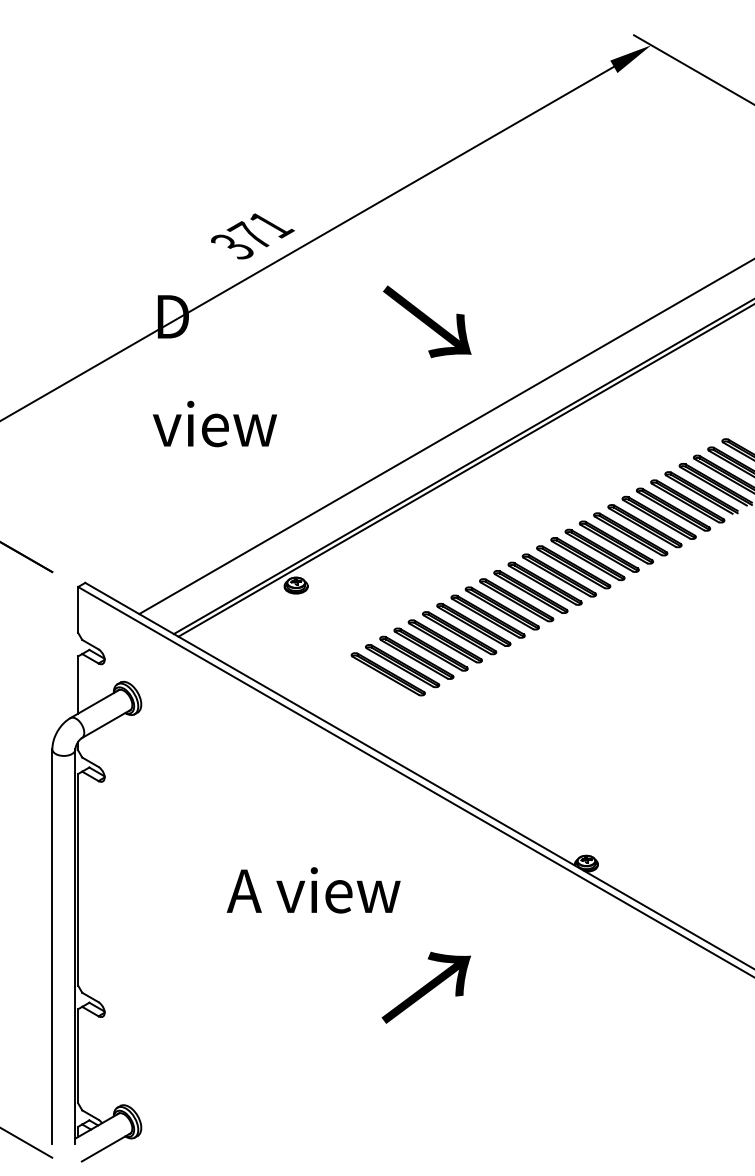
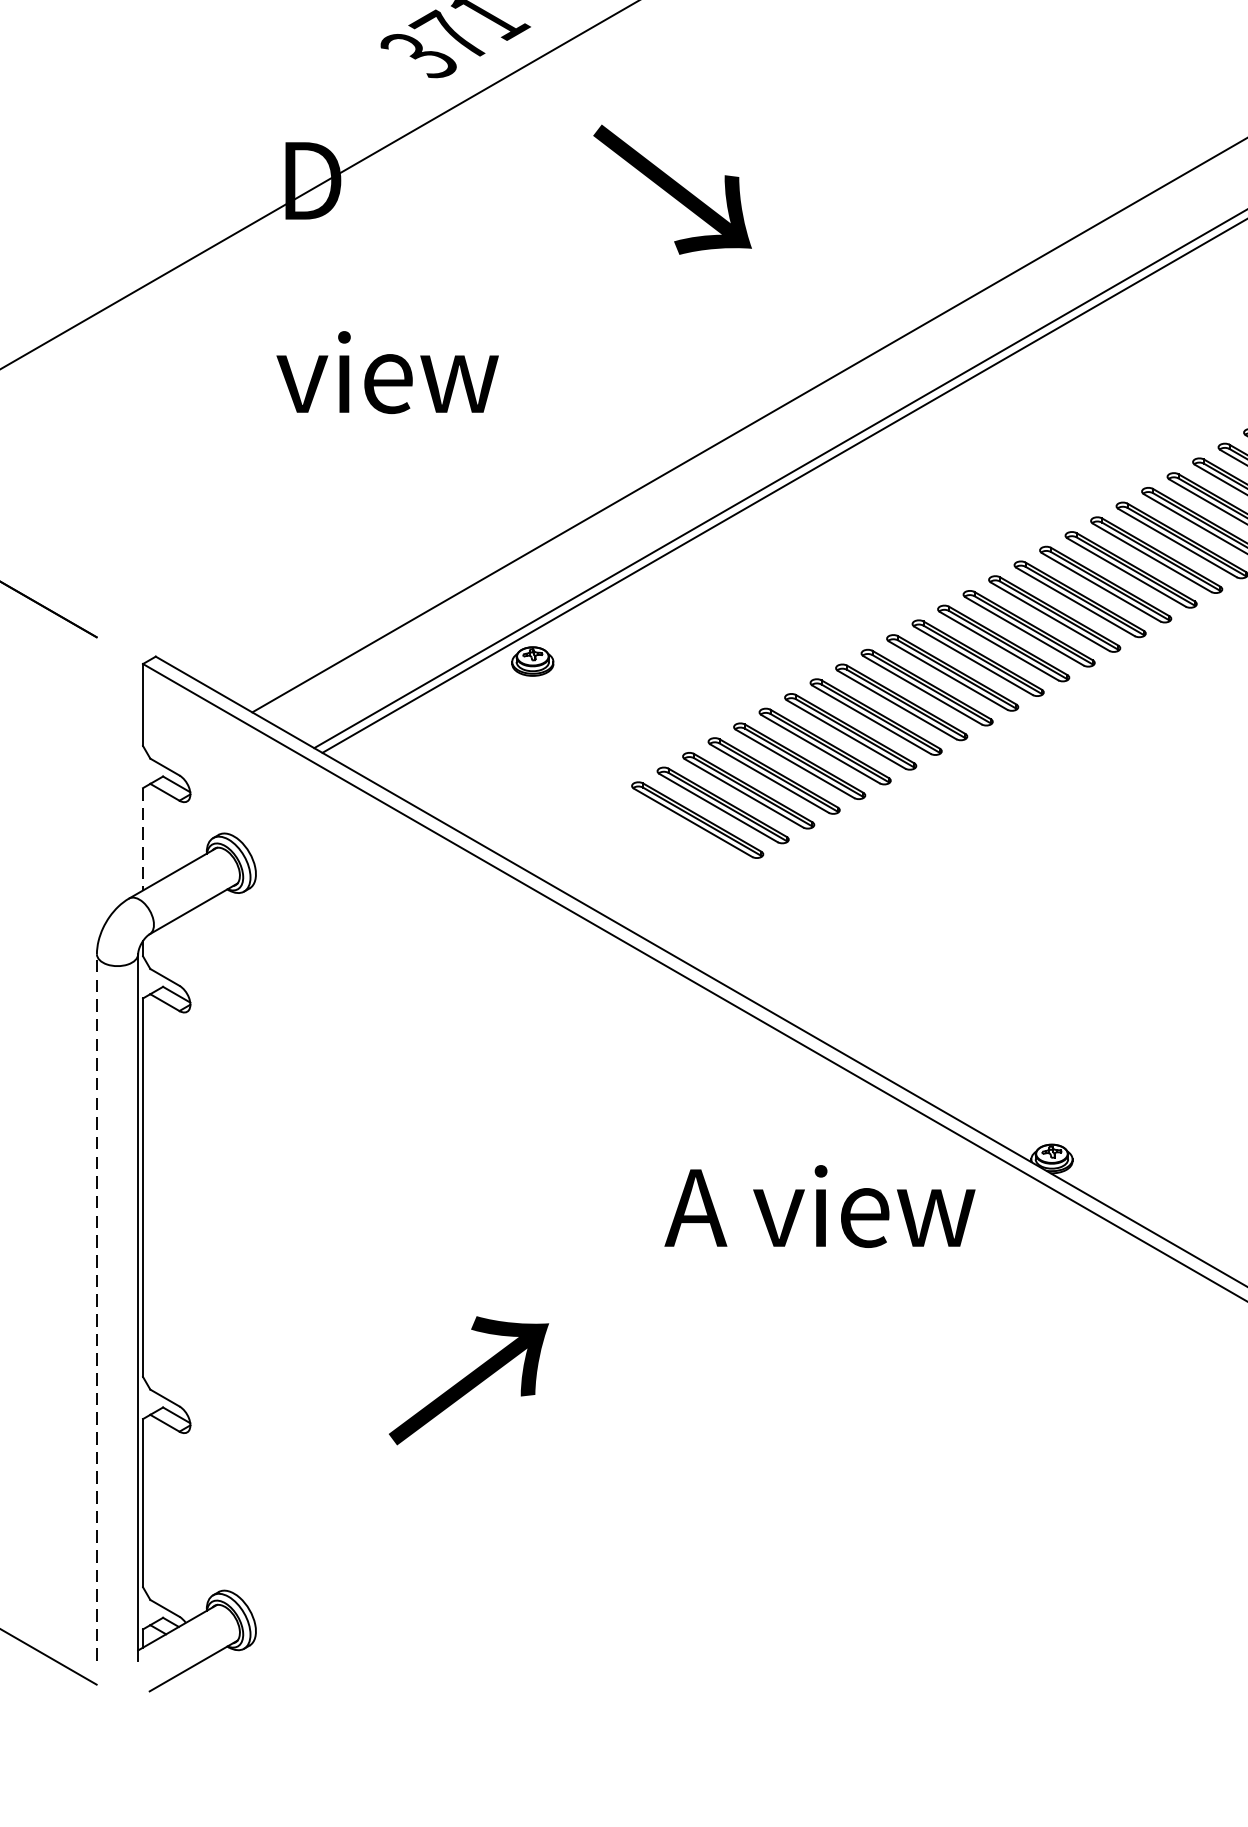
text: (427, 321) -> (672, 189), moved
line: (78, 685) -> (143, 840), solid -> dashed
text: (313, 890) -> (819, 1206), moved
line: (52, 946) -> (97, 1306), solid -> dashed
text: (425, 987) -> (467, 1380), moved

